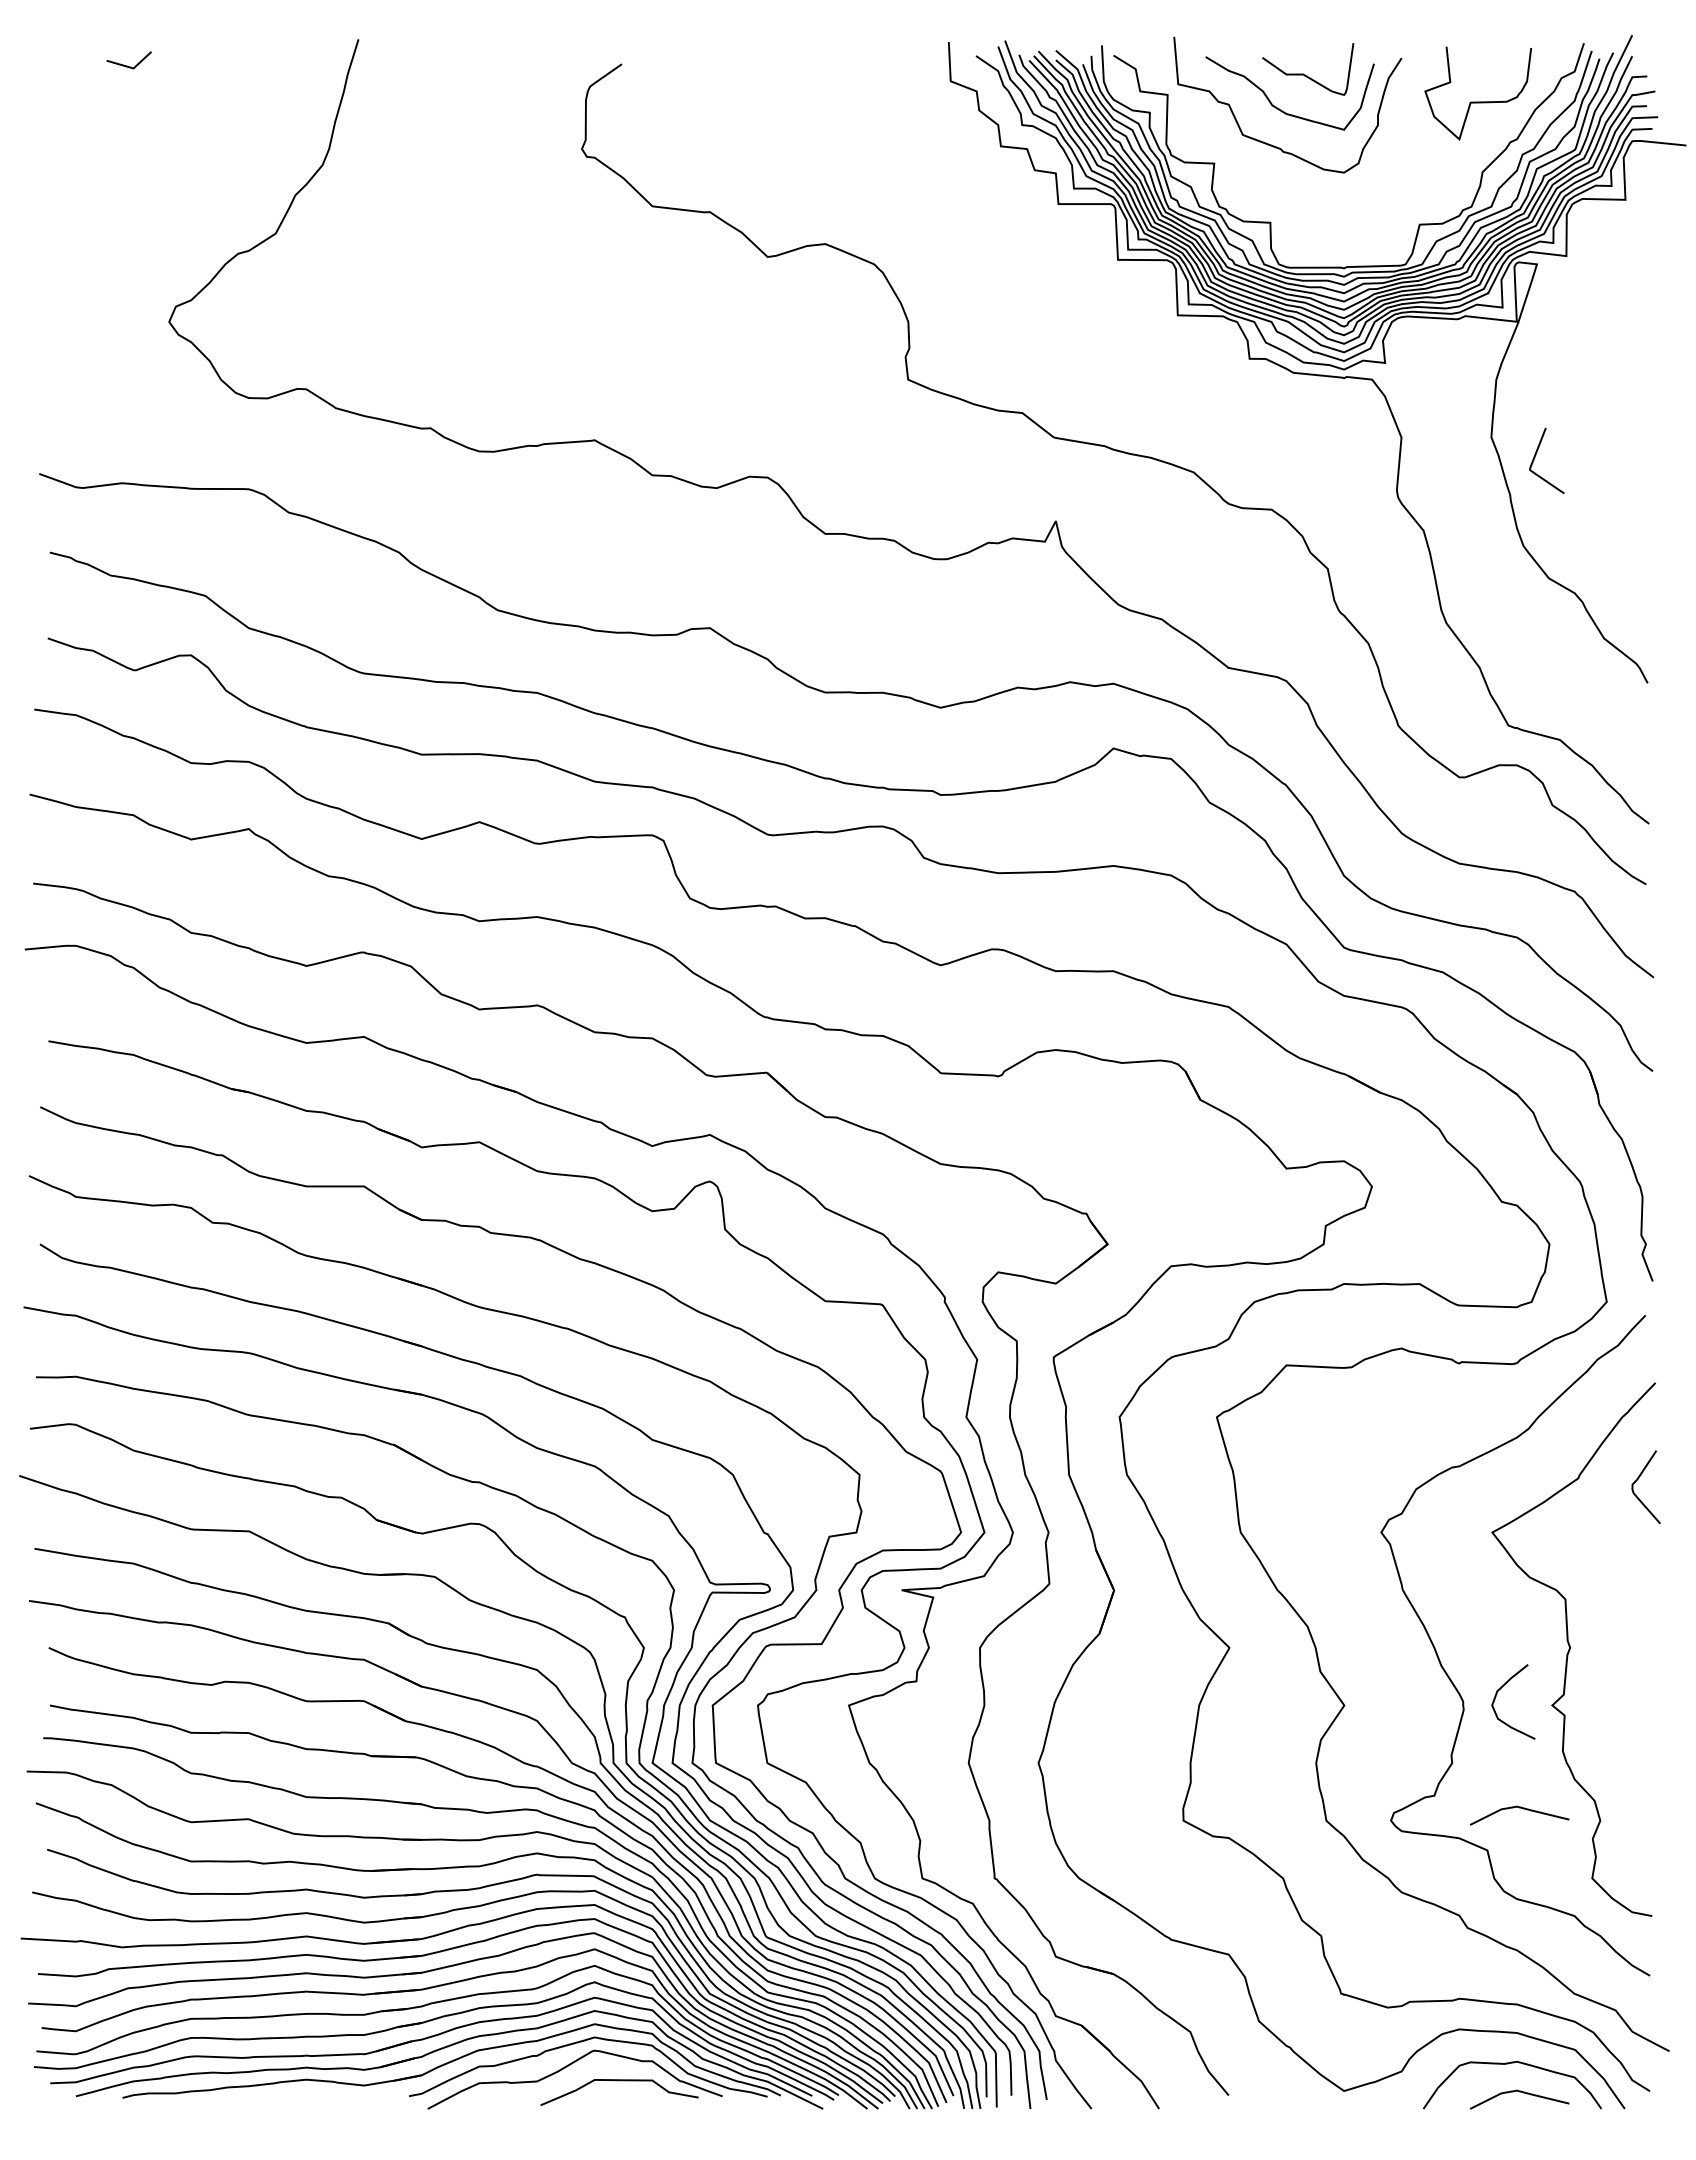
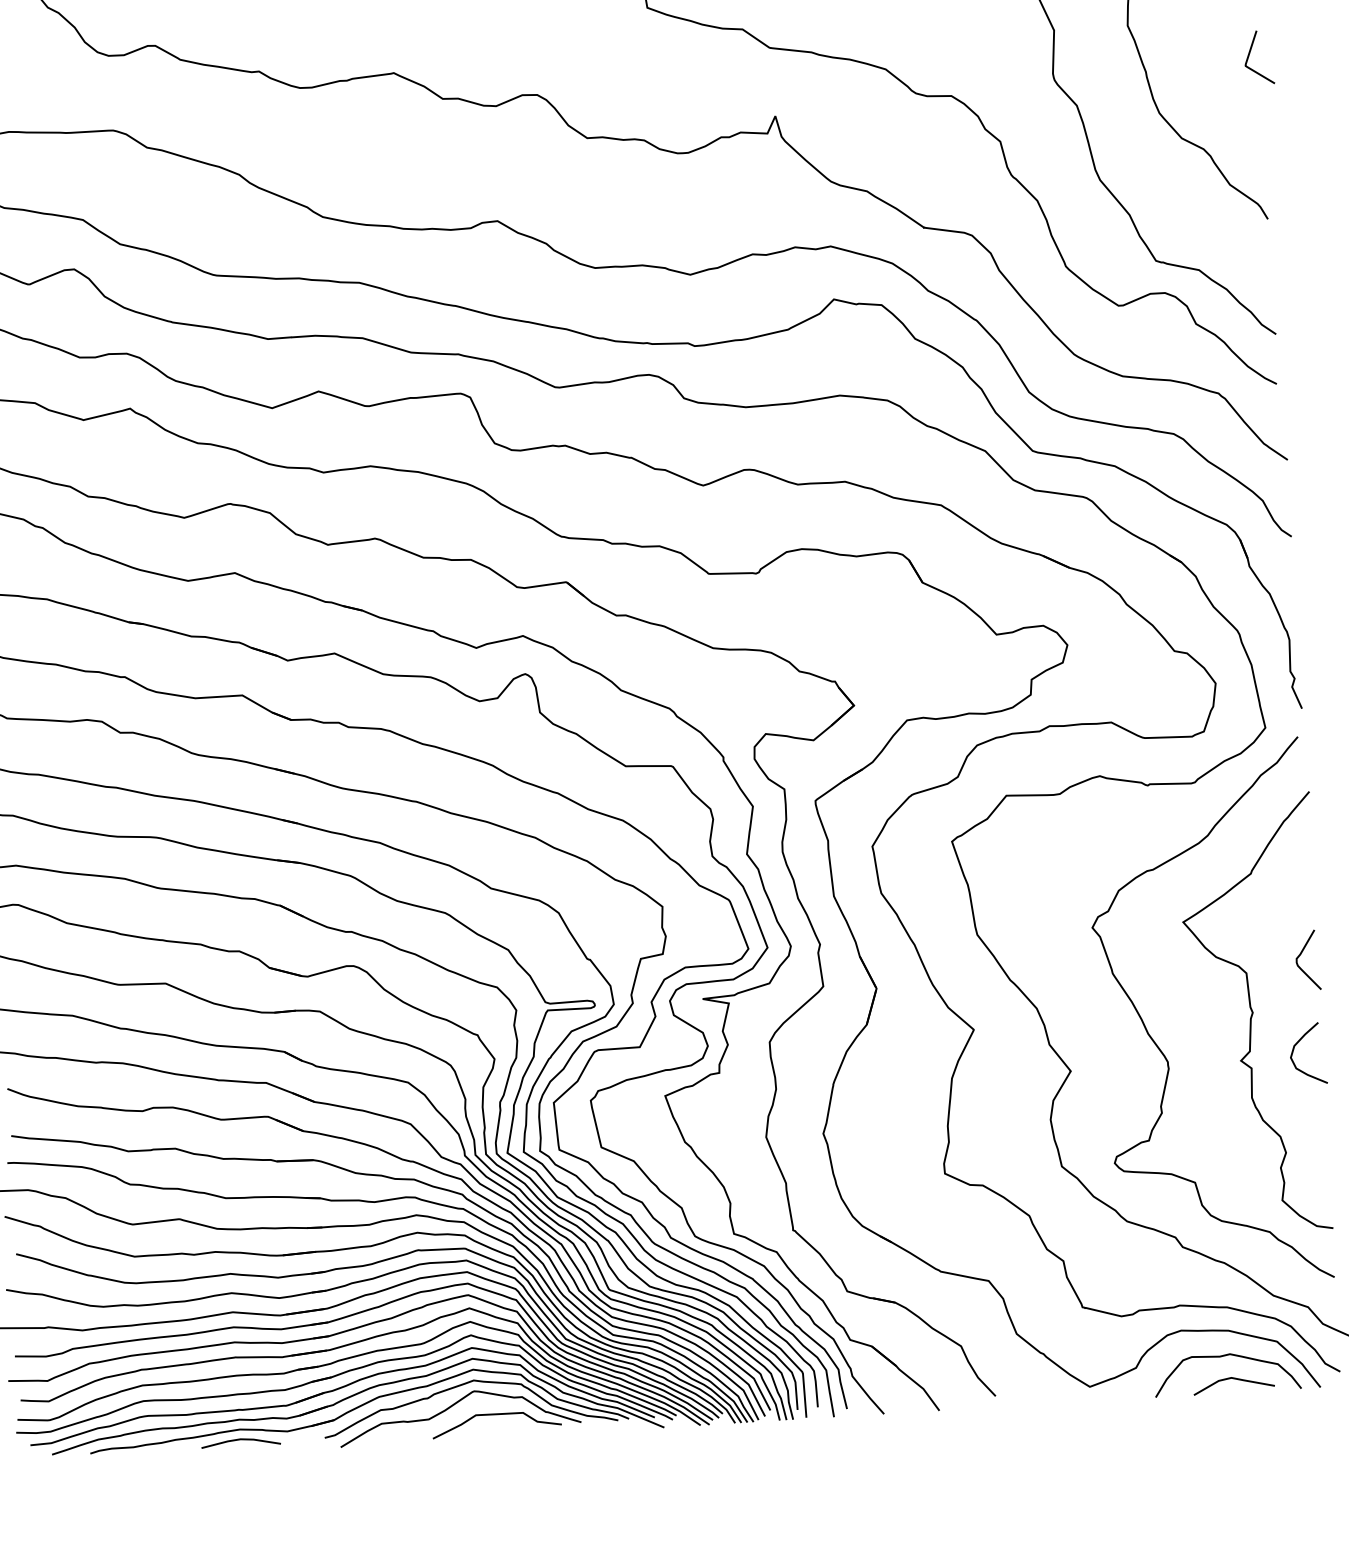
curve: (1536, 455) -> (1250, 53), moved
curve: (1638, 1479) -> (1301, 954), moved
curve: (1497, 1694) -> (1294, 1048), moved
line: (1519, 1808) -> (1219, 1146), removed
line: (306, 2092) -> (240, 1439), added

